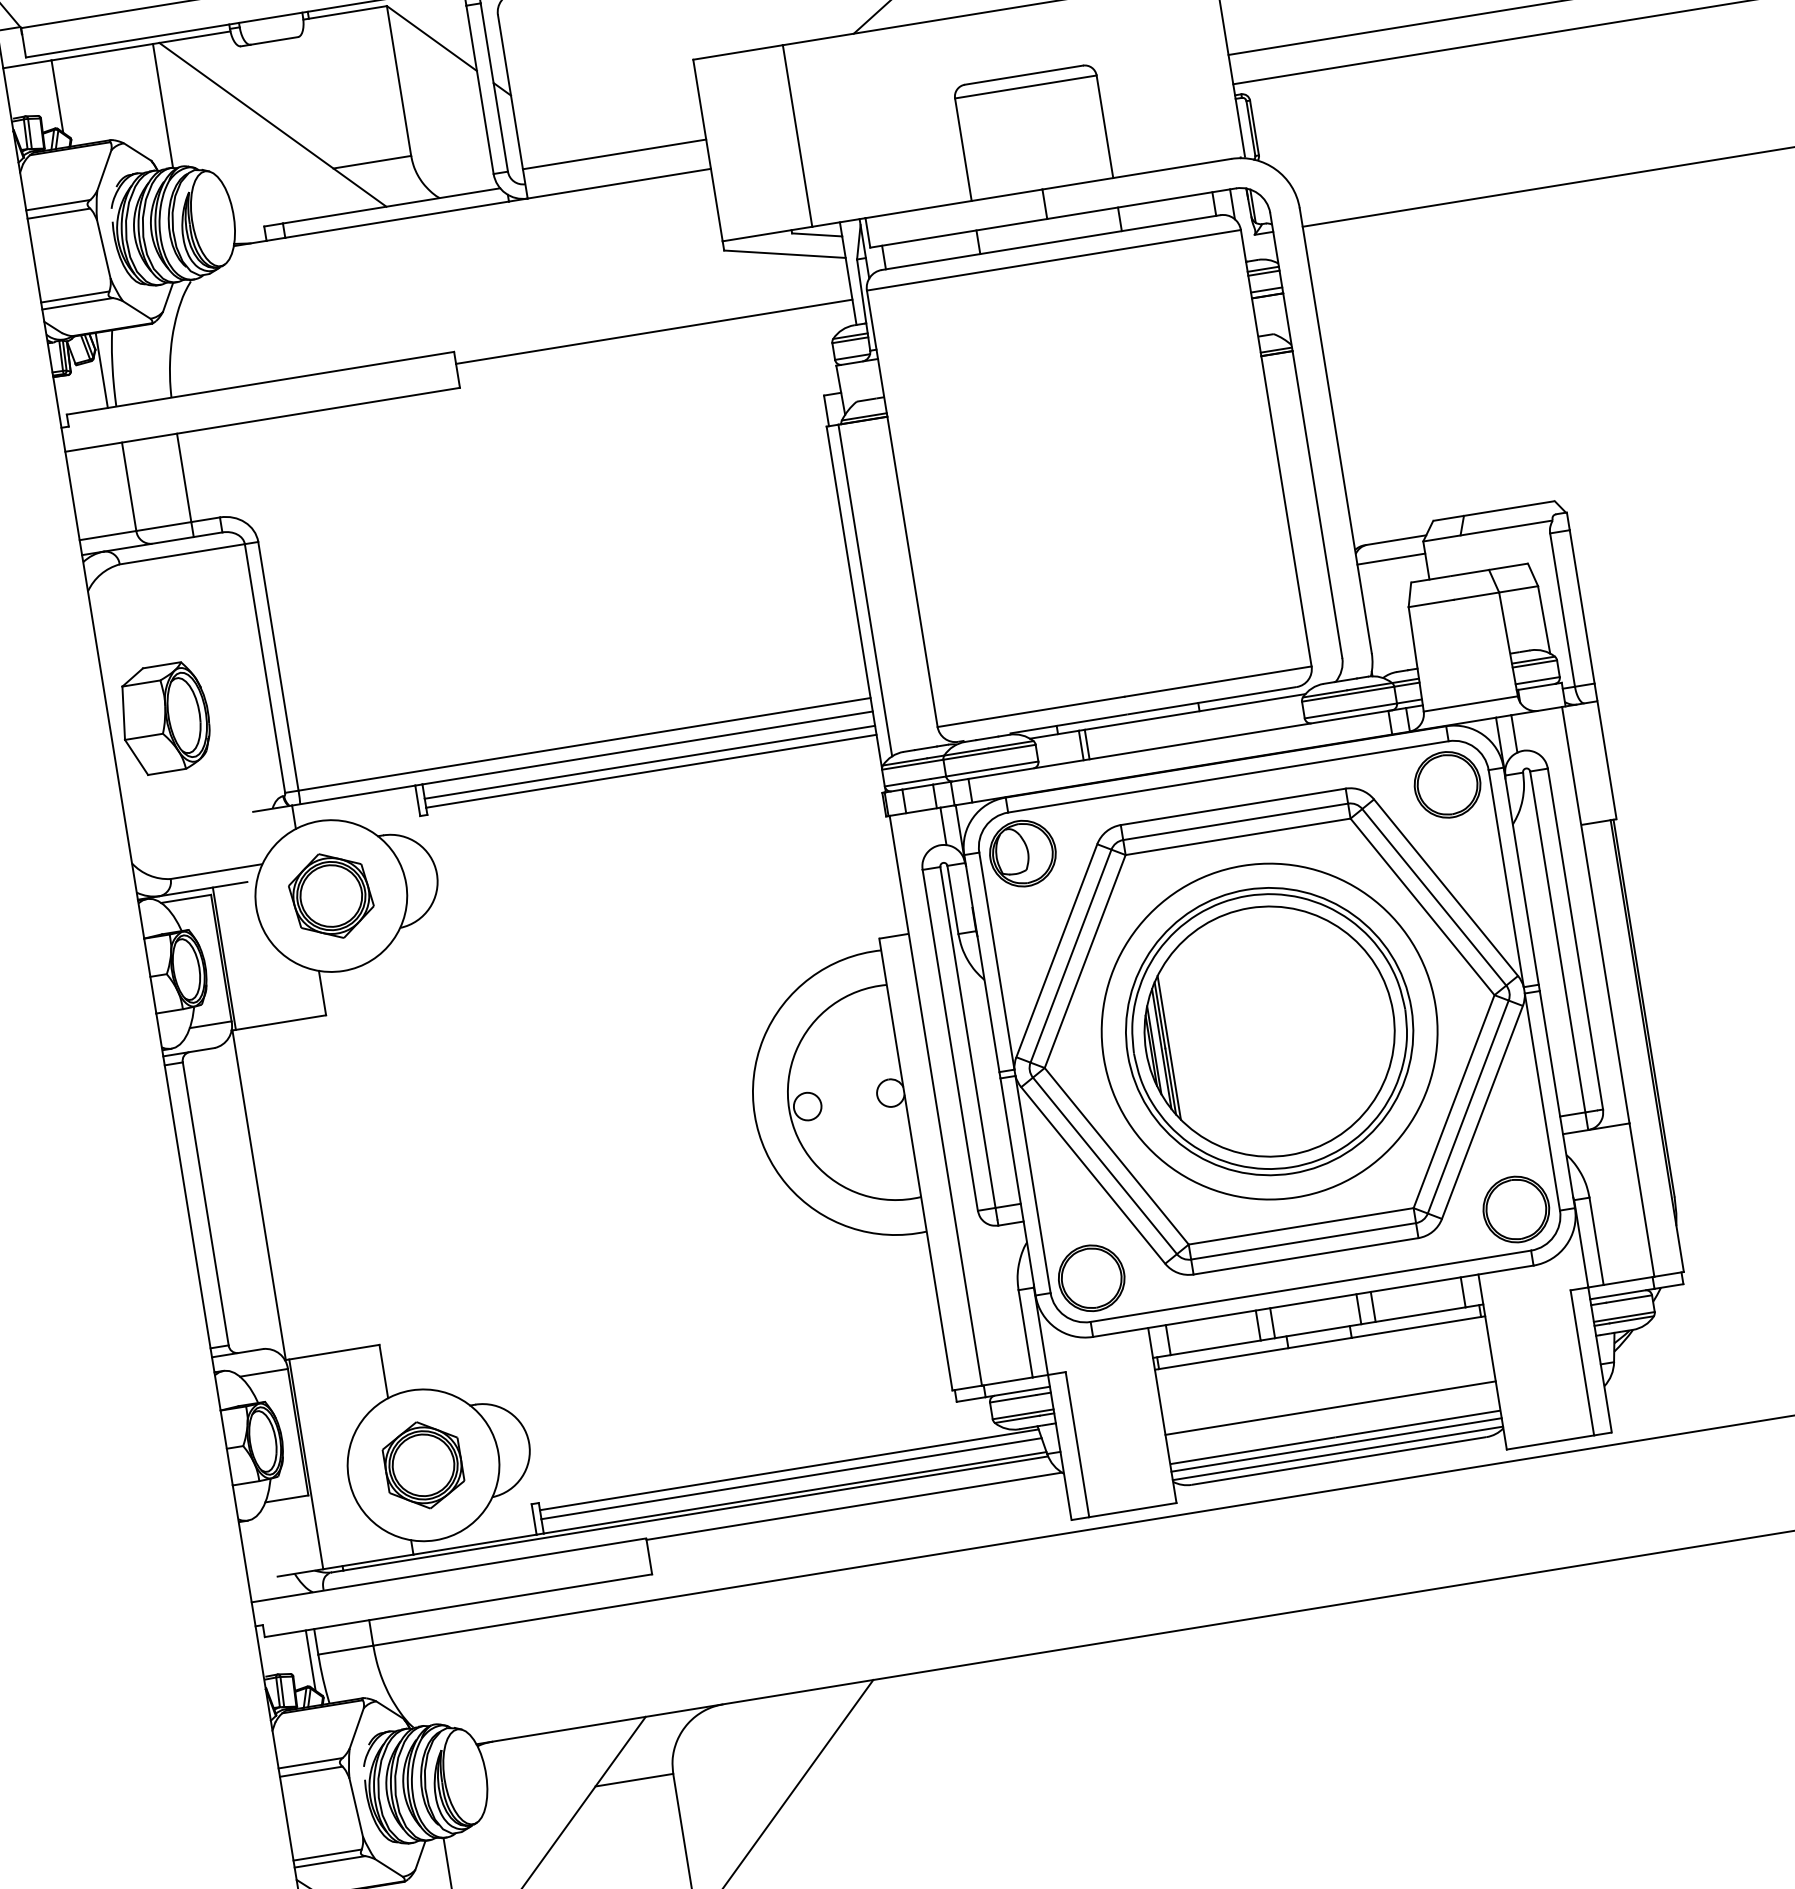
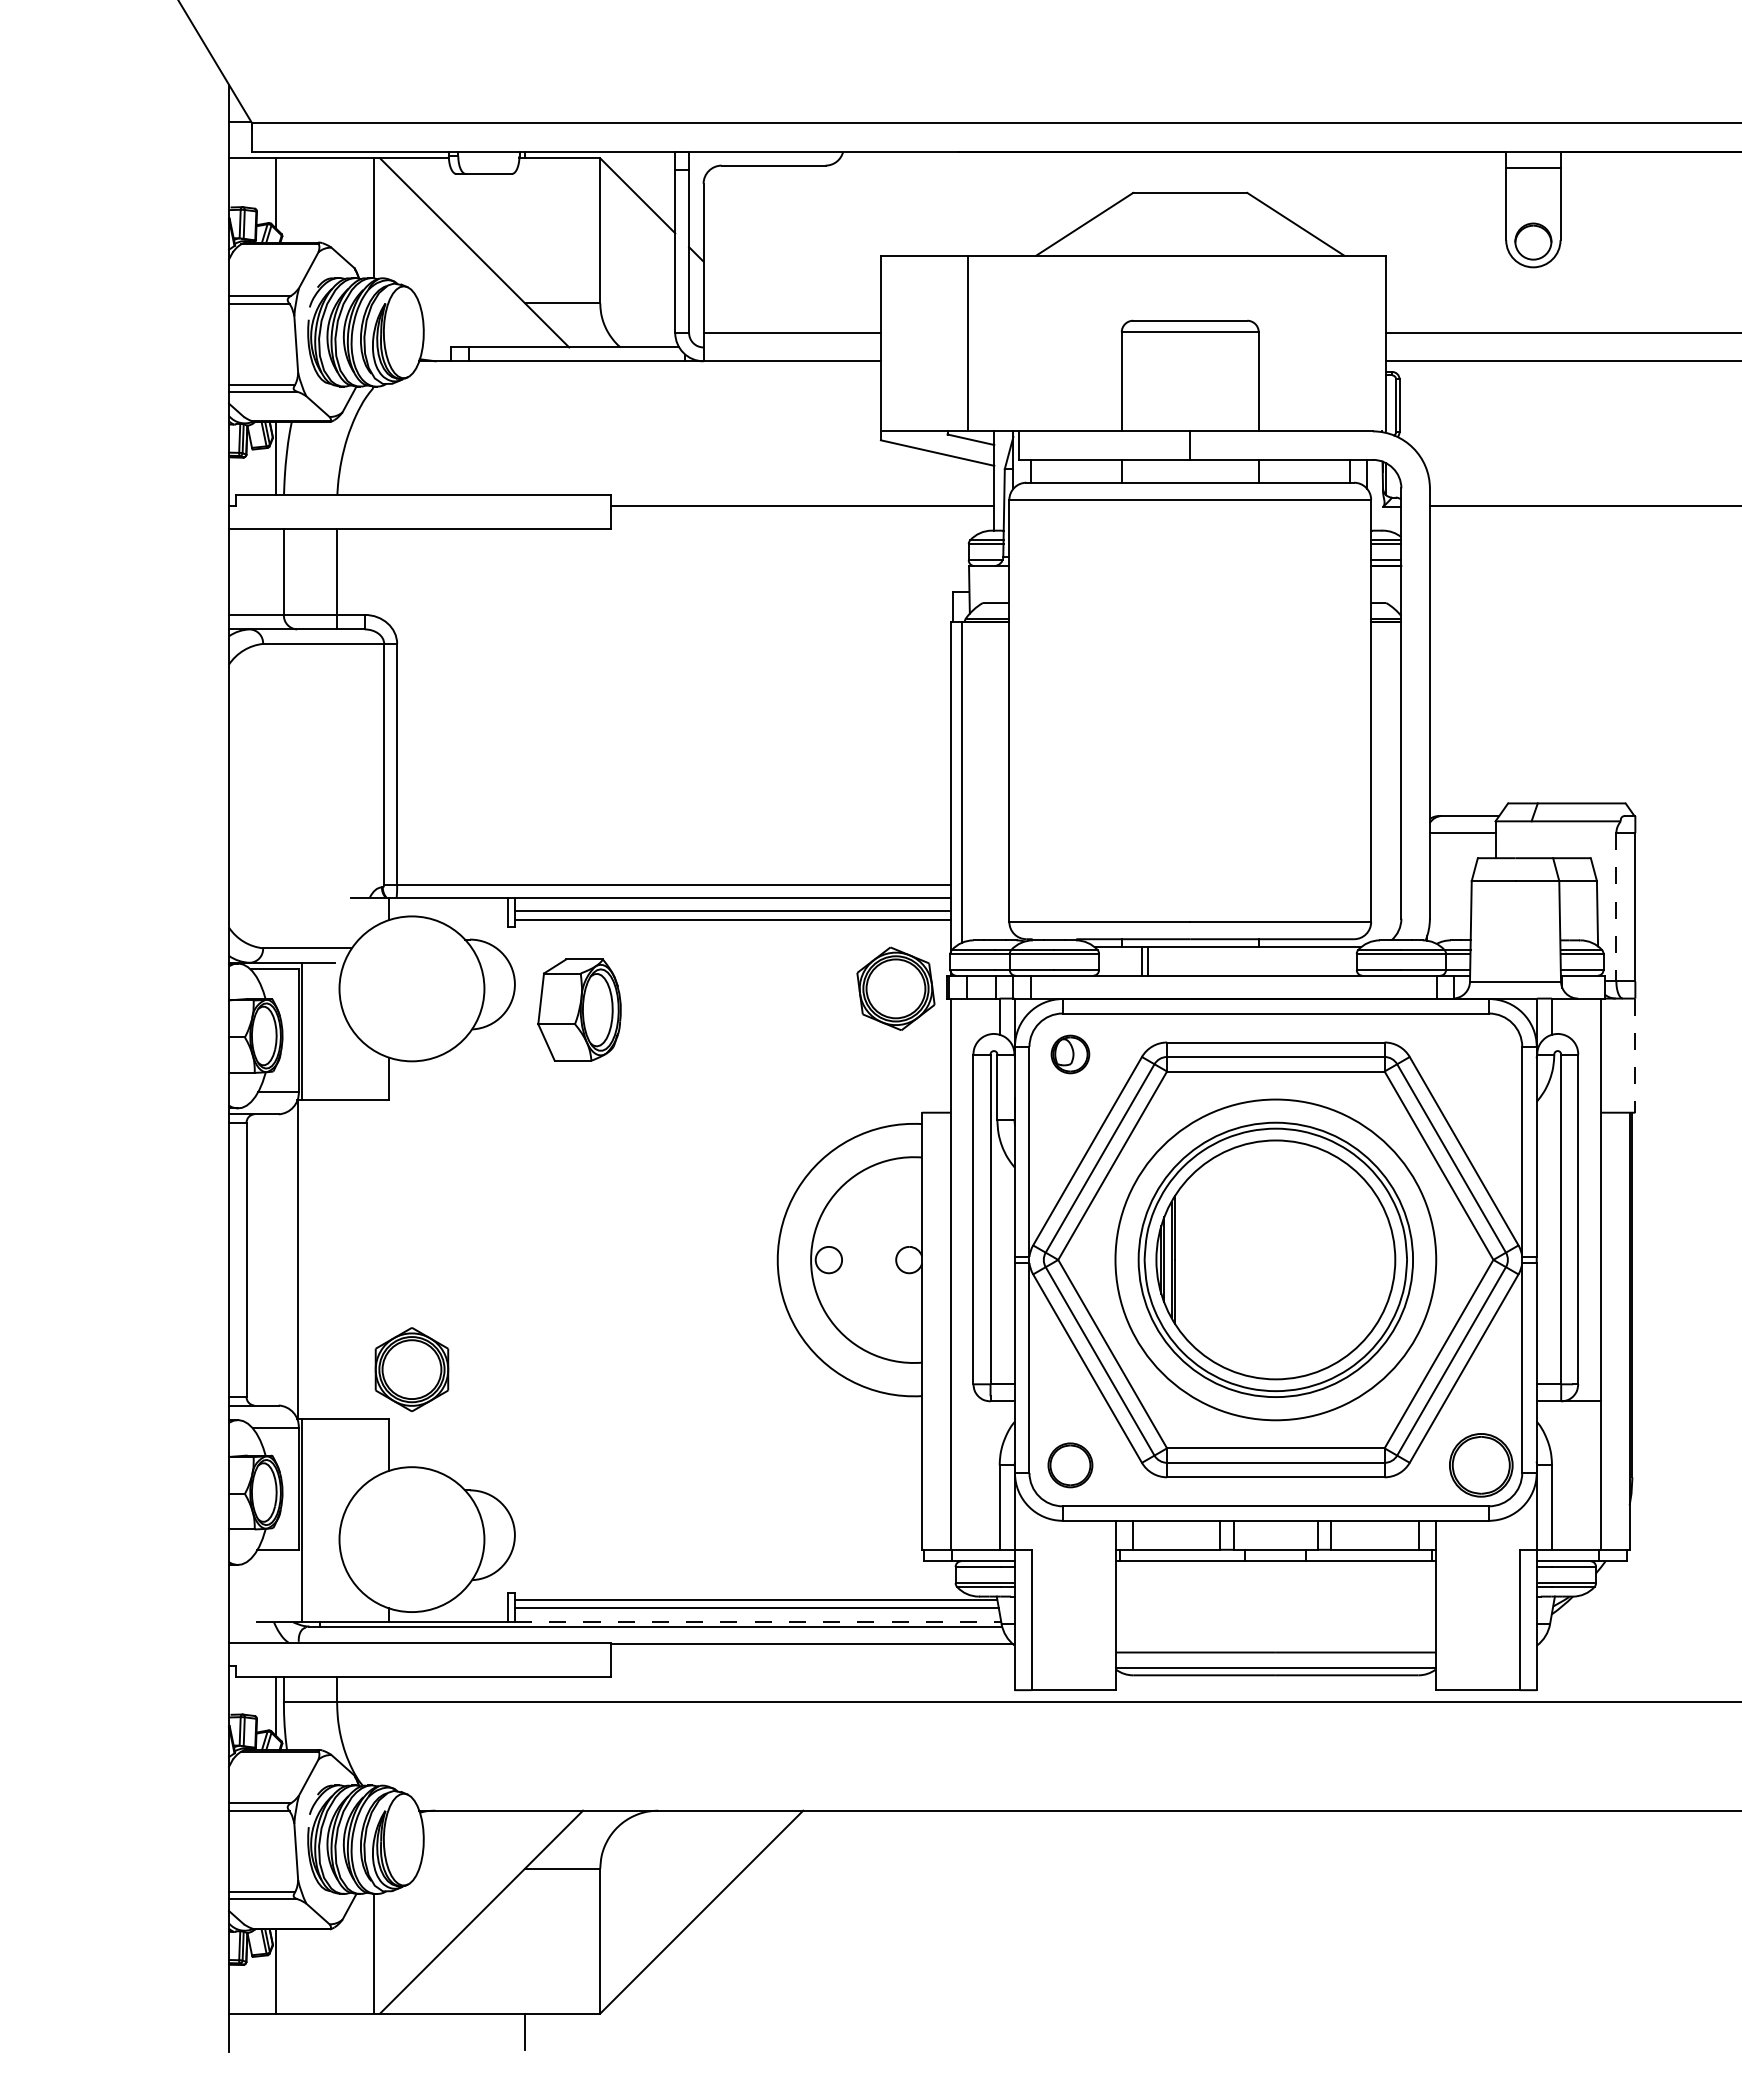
line: (1562, 610) -> (1616, 907), solid -> dashed
part: (165, 717) -> (579, 1009), moved
line: (1607, 761) -> (1635, 1056), solid -> dashed
part: (1447, 784) -> (1481, 1054), removed
part: (1022, 853) -> (1070, 1054), size x0.6
part: (330, 895) -> (895, 988), moved
line: (1168, 1047) -> (1178, 1259), removed
part: (1091, 1278) -> (1070, 1465), size x0.7
line: (1330, 1408) -> (1275, 1624), removed
line: (1336, 1444) -> (1275, 1659), removed
part: (423, 1465) -> (411, 1369), moved
line: (795, 1492) -> (758, 1622), solid -> dashed

